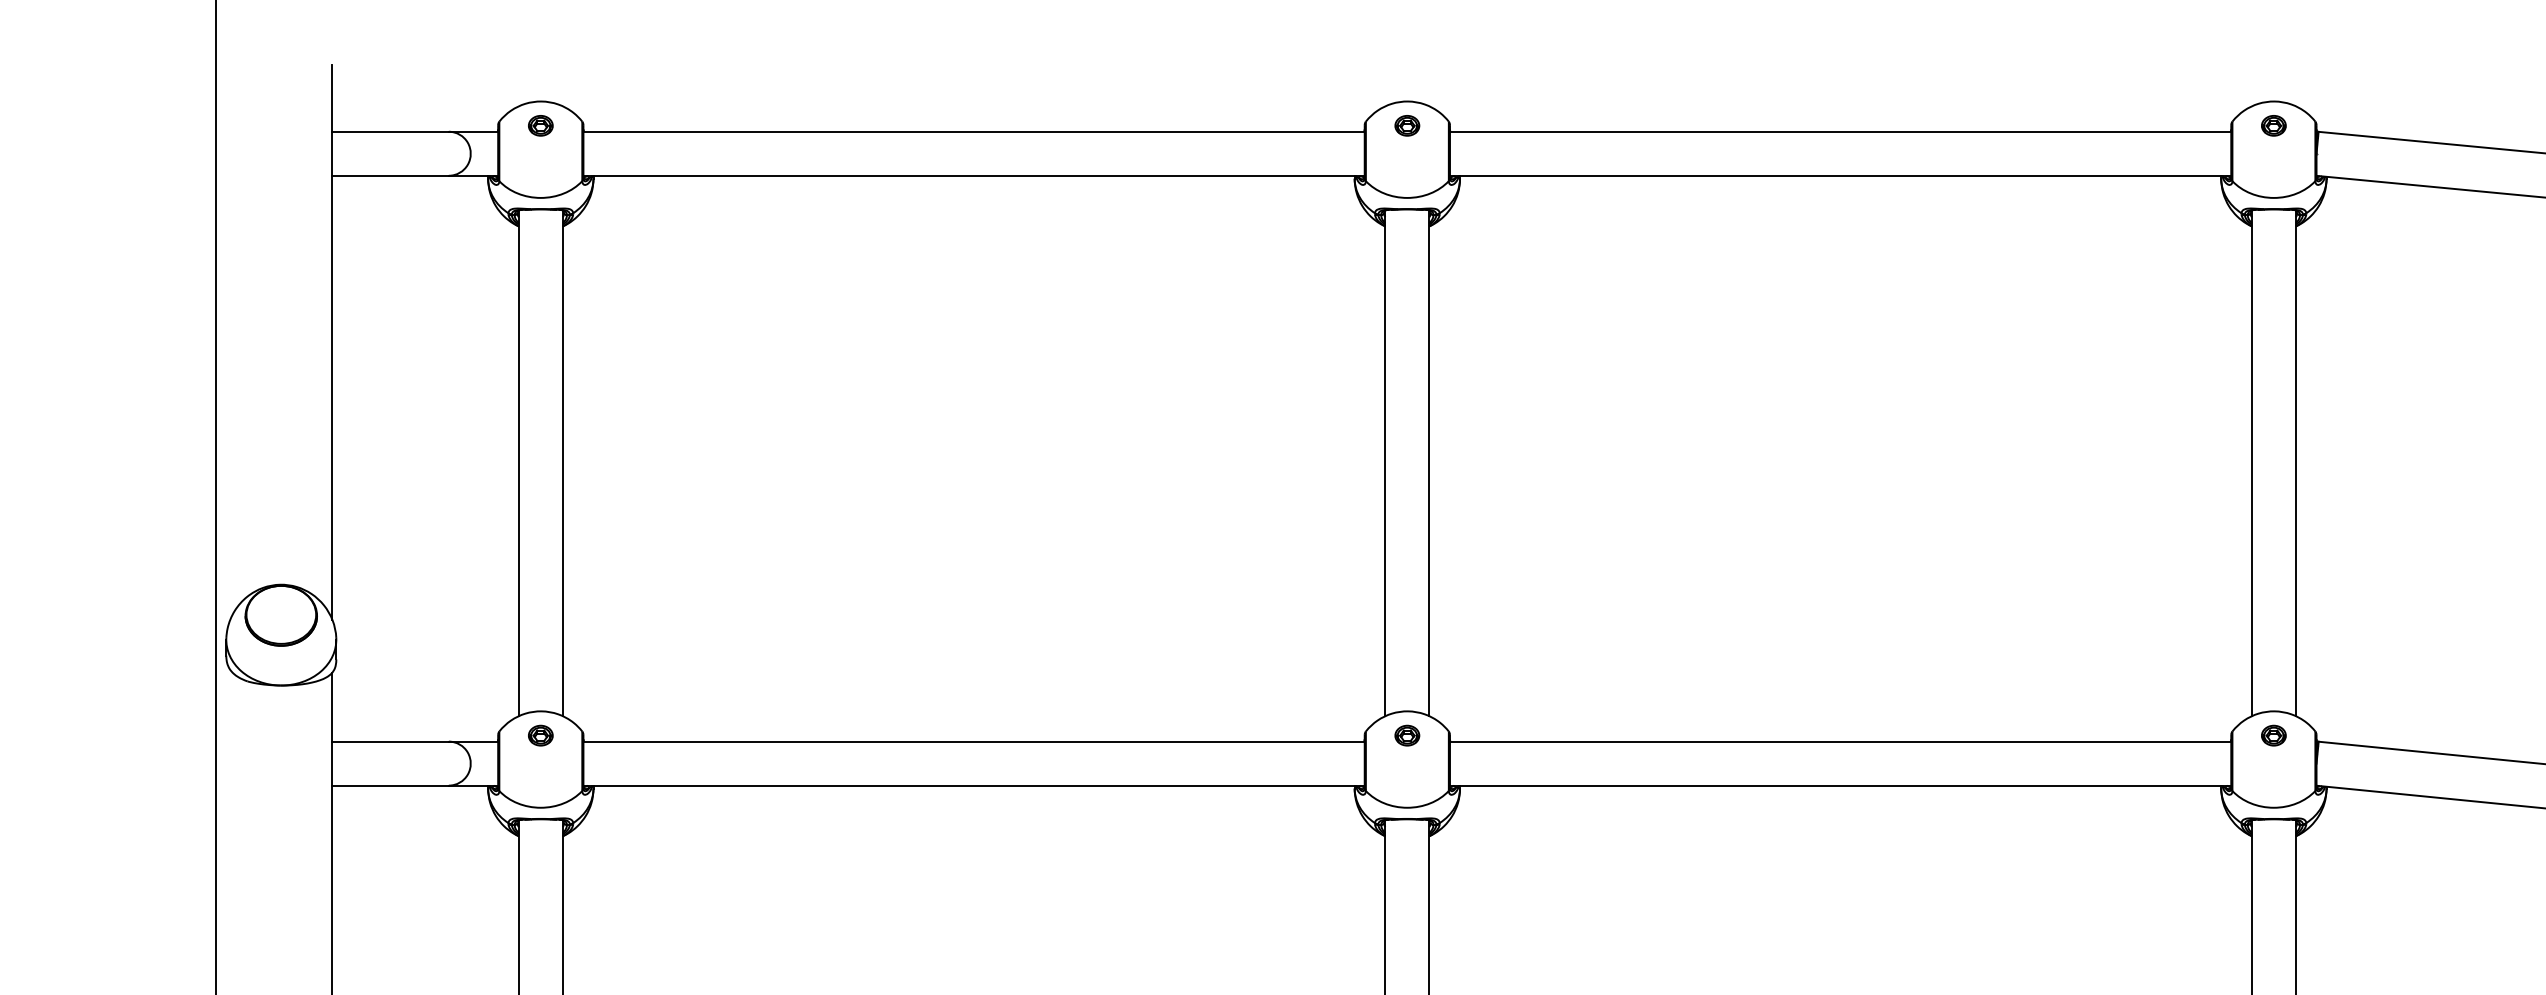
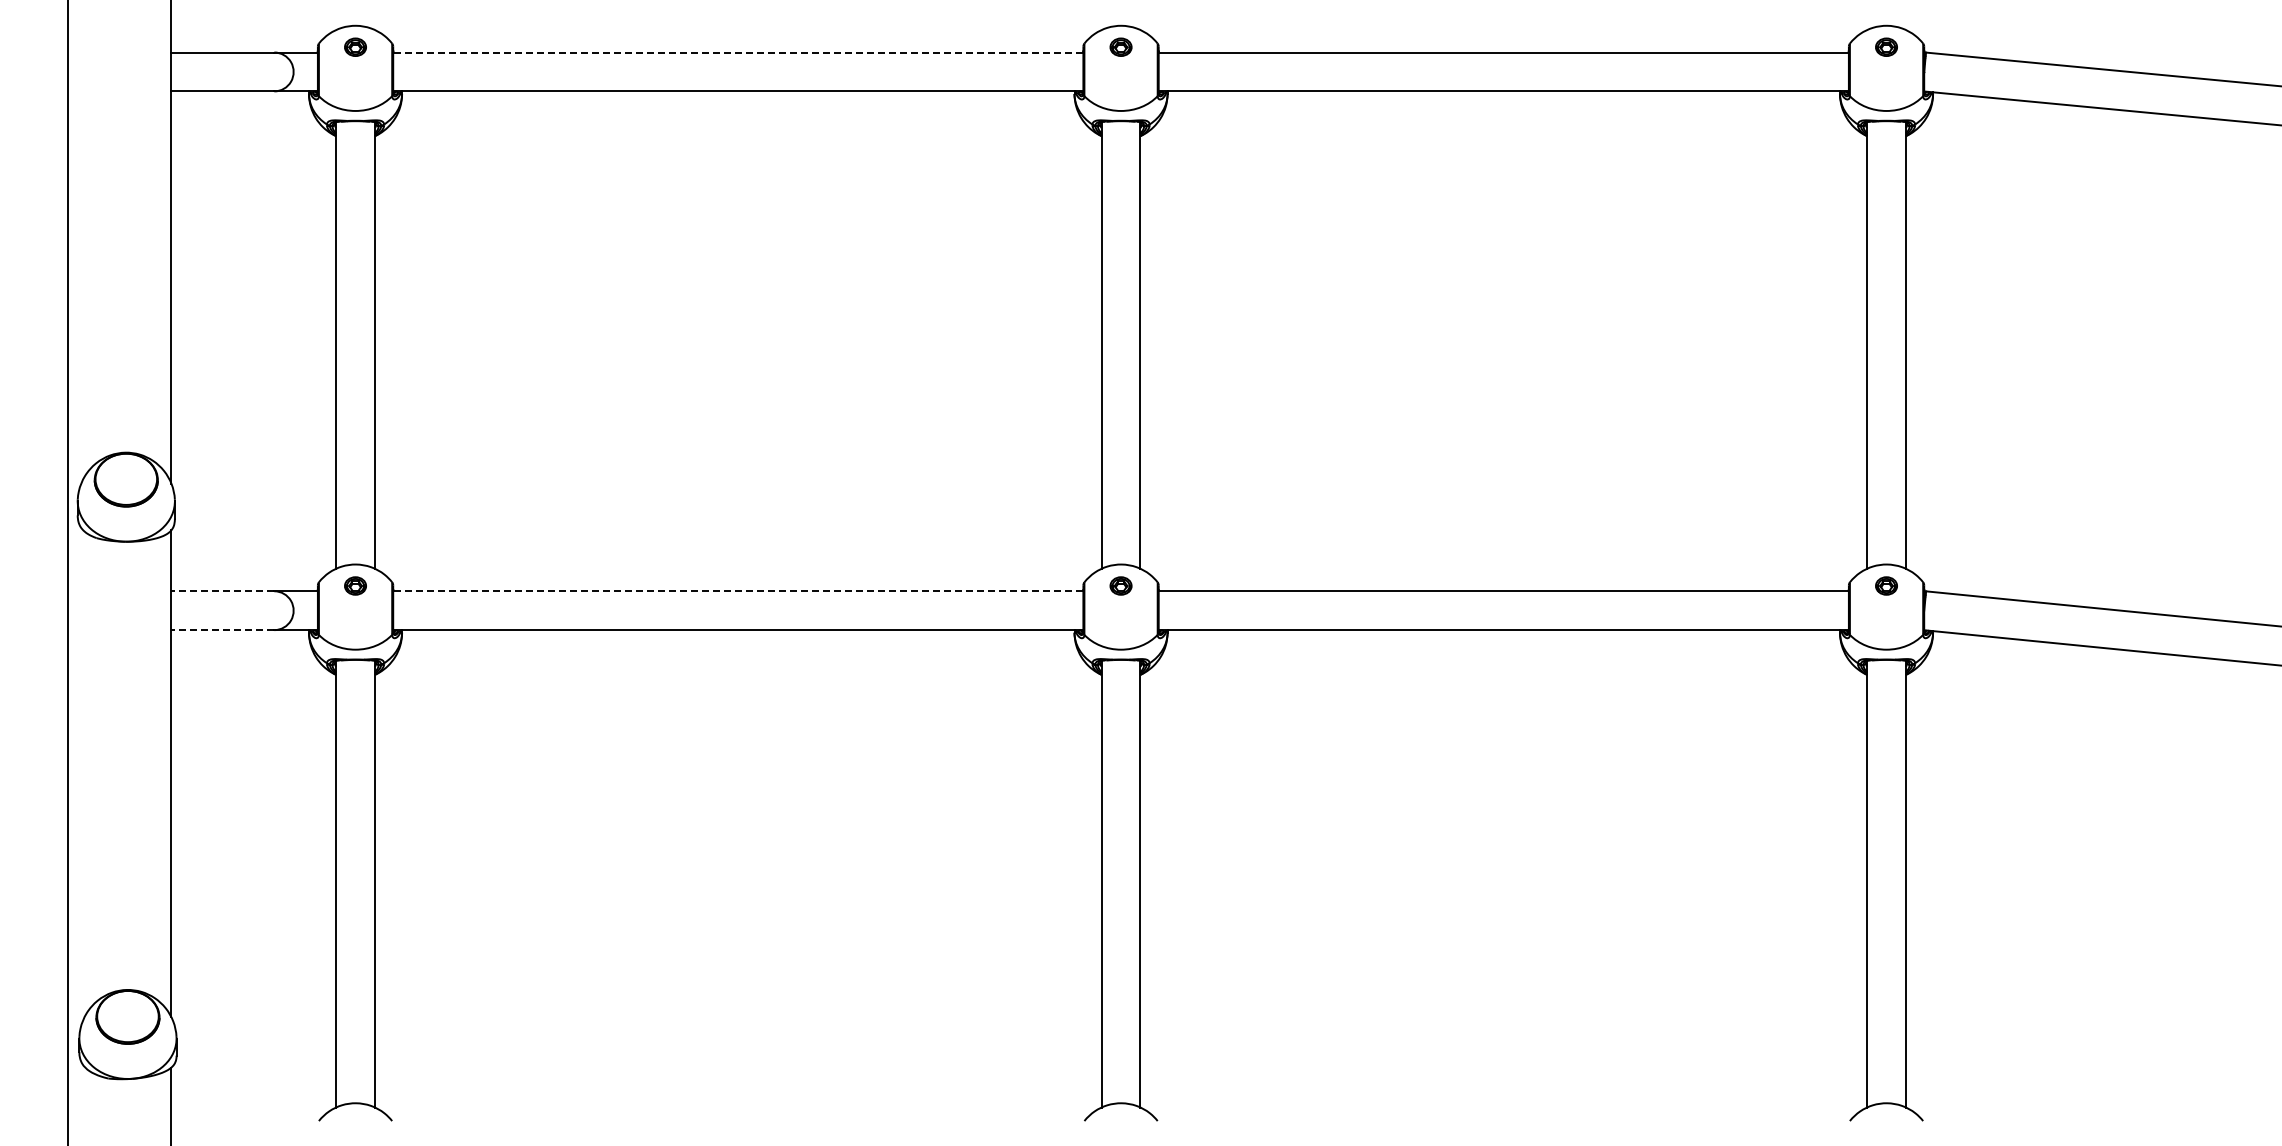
line: (973, 131) -> (737, 52), solid -> dashed
line: (390, 741) -> (222, 591), solid -> dashed
line: (973, 741) -> (737, 591), solid -> dashed
line: (390, 786) -> (222, 630), solid -> dashed

